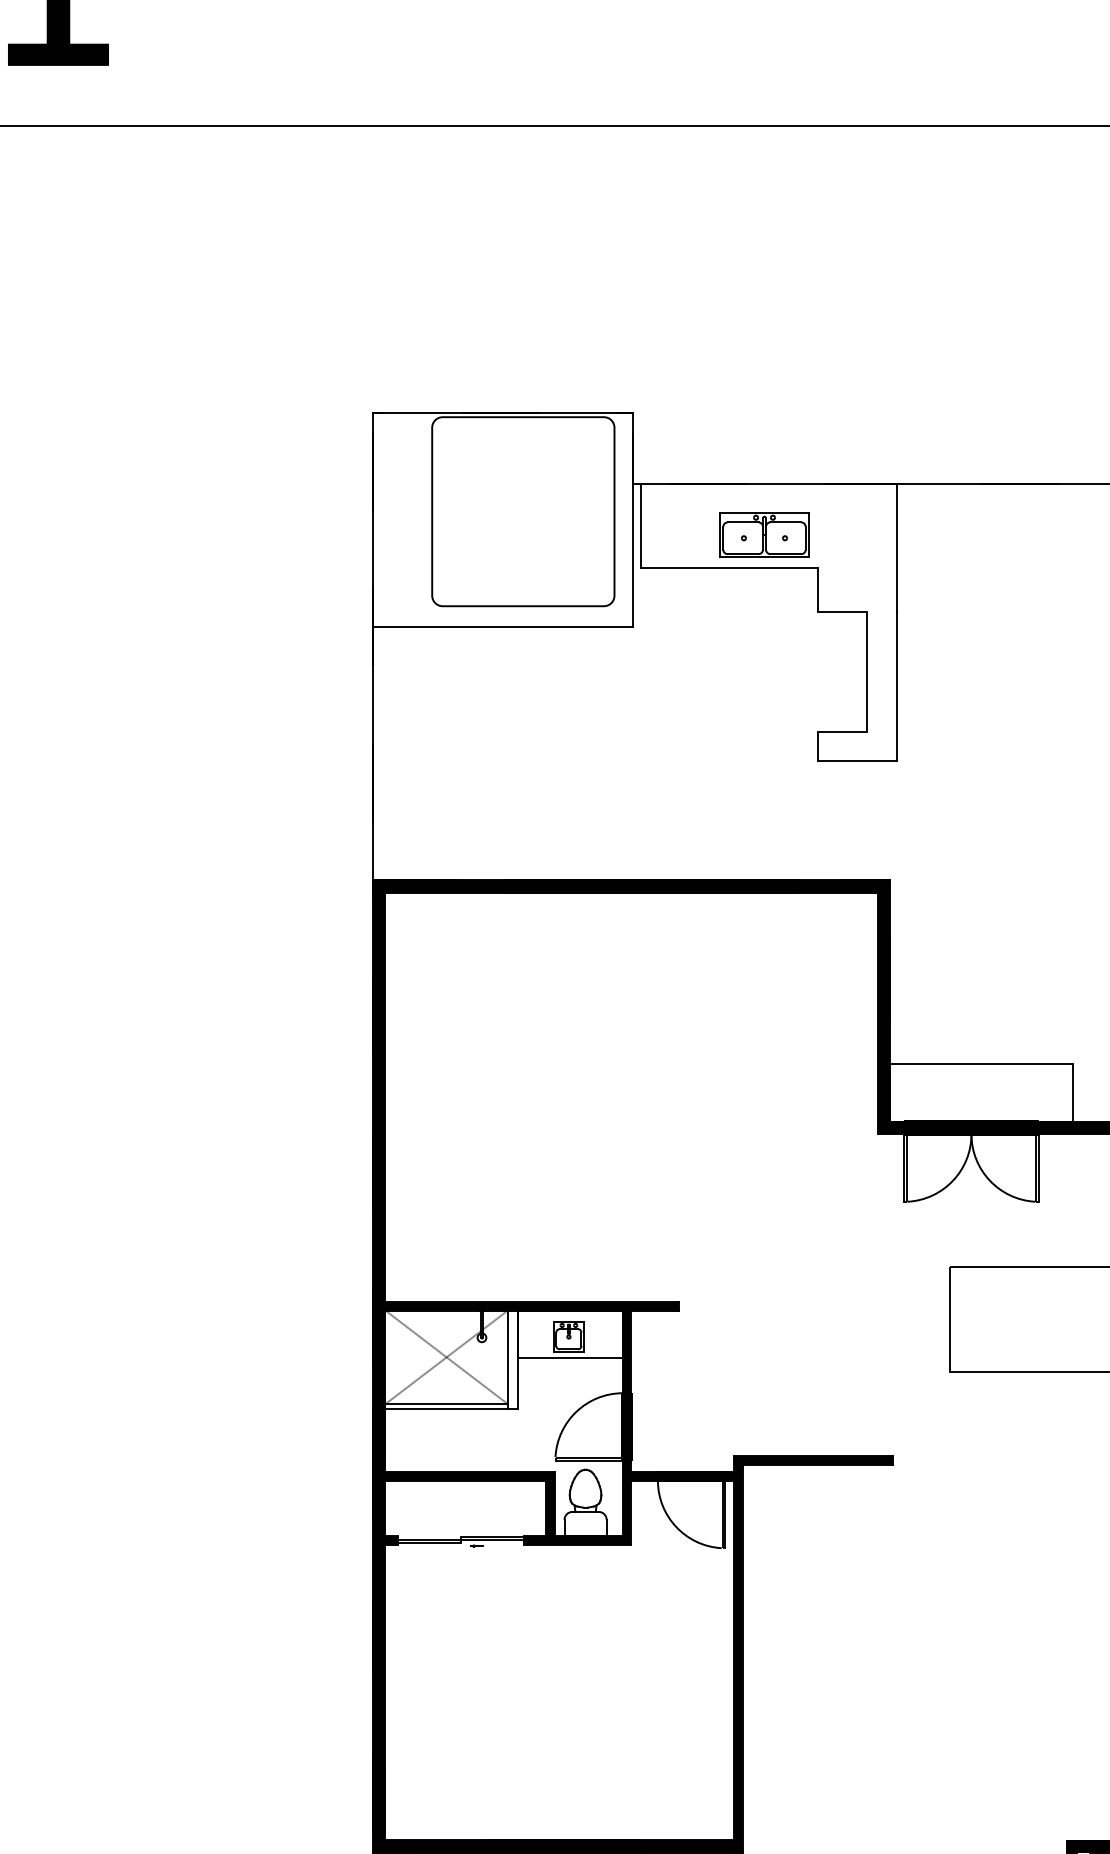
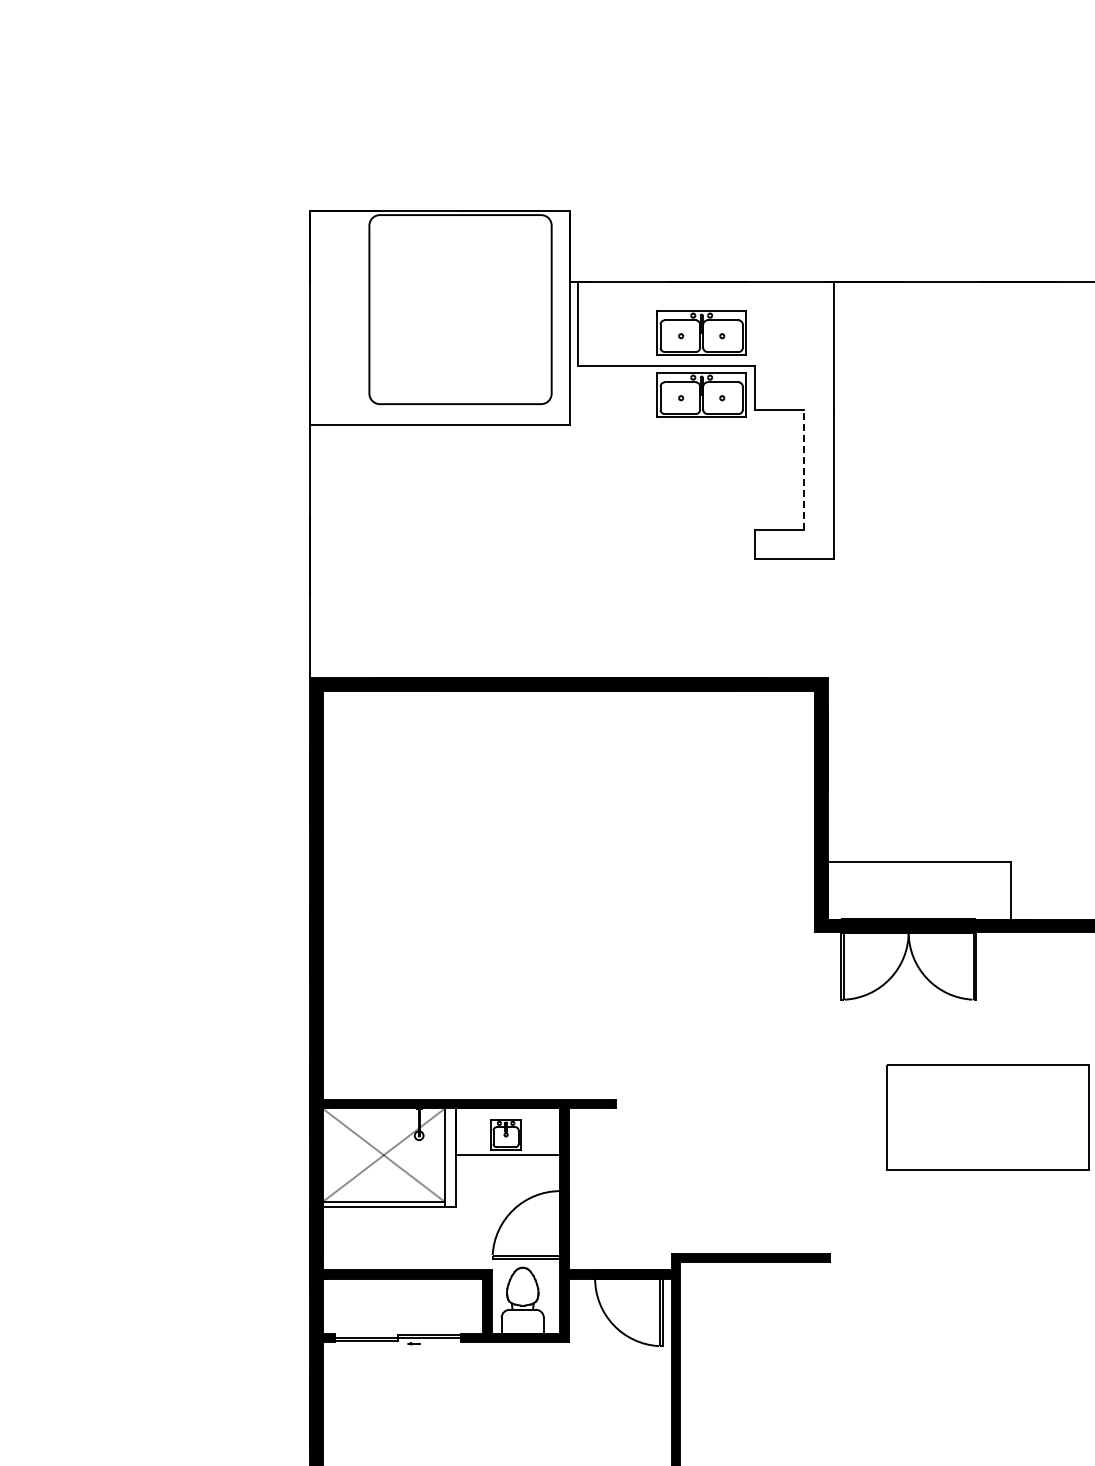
part: (764, 596) -> (701, 394), added
line: (867, 672) -> (804, 470), solid -> dashed

